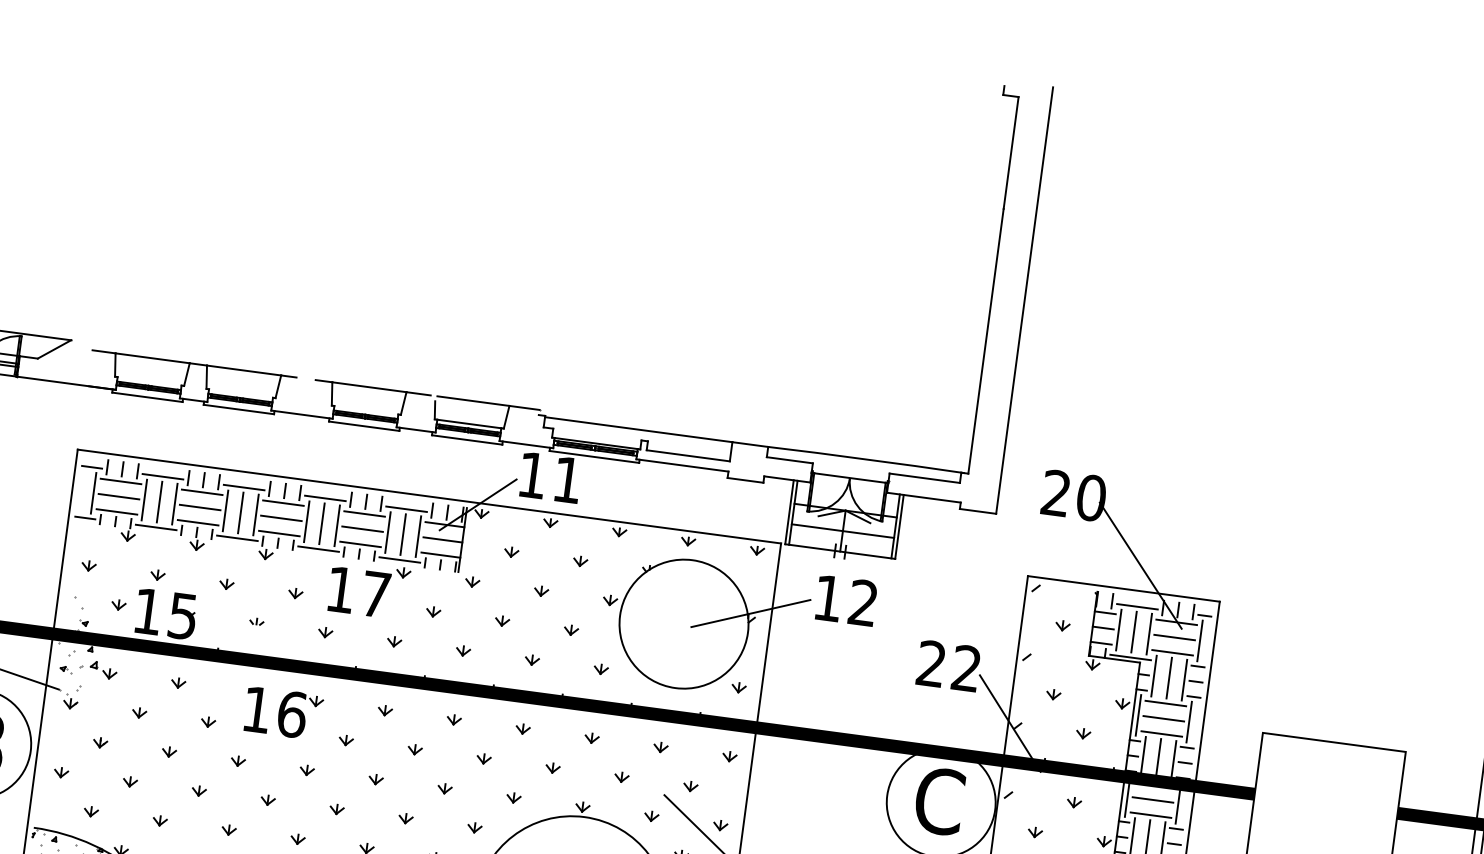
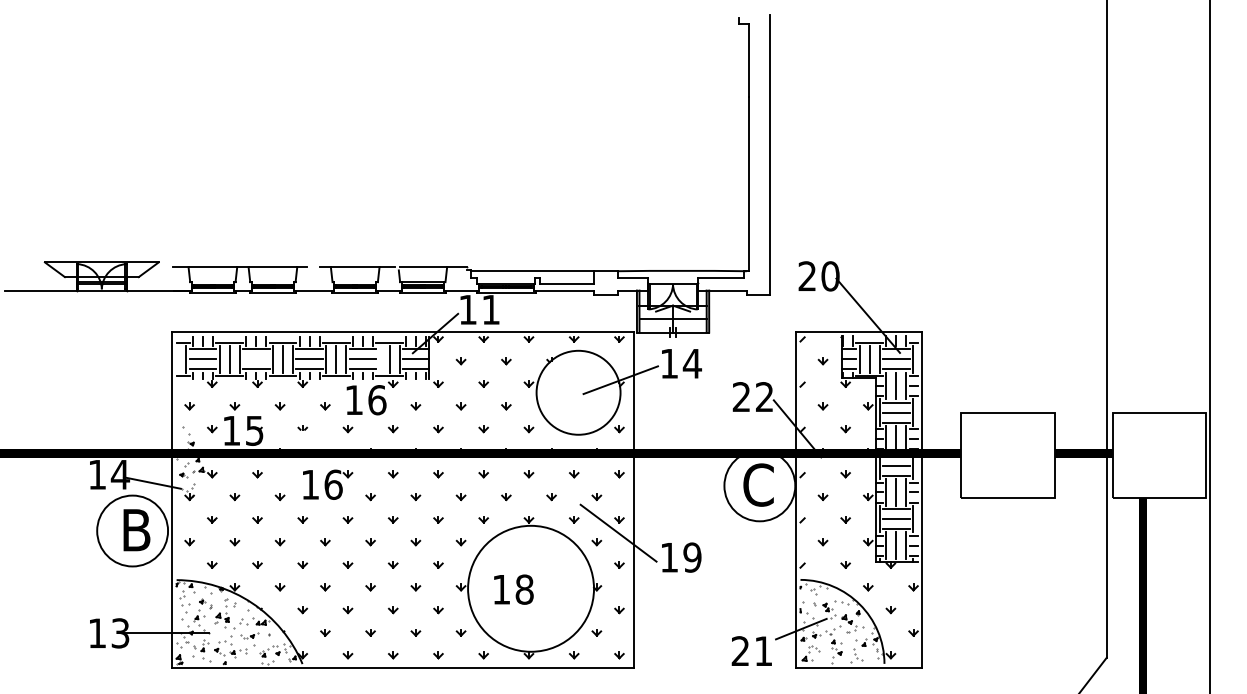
line: (200, 507) -> (256, 359), removed
line: (387, 531) -> (379, 358), removed
text: (376, 595) -> (377, 400), 17 -> 16
text: (863, 602) -> (692, 363), 12 -> 14

